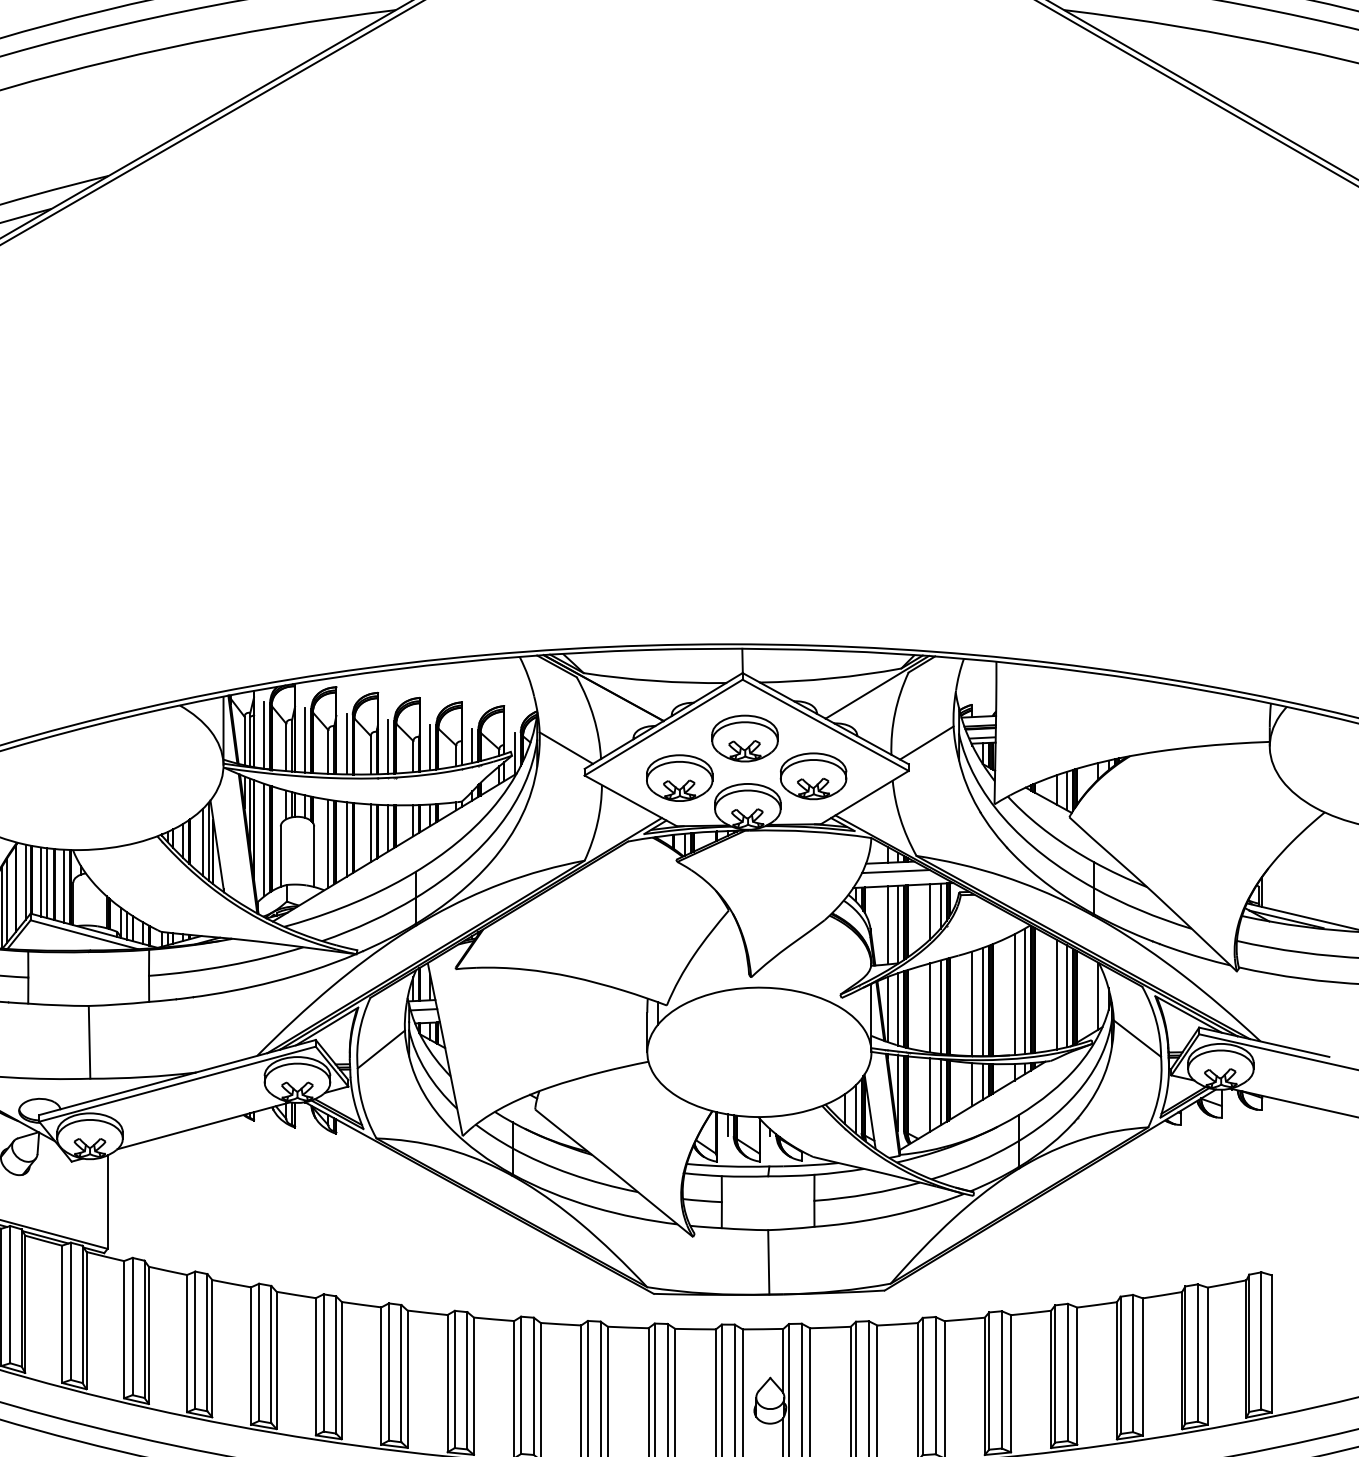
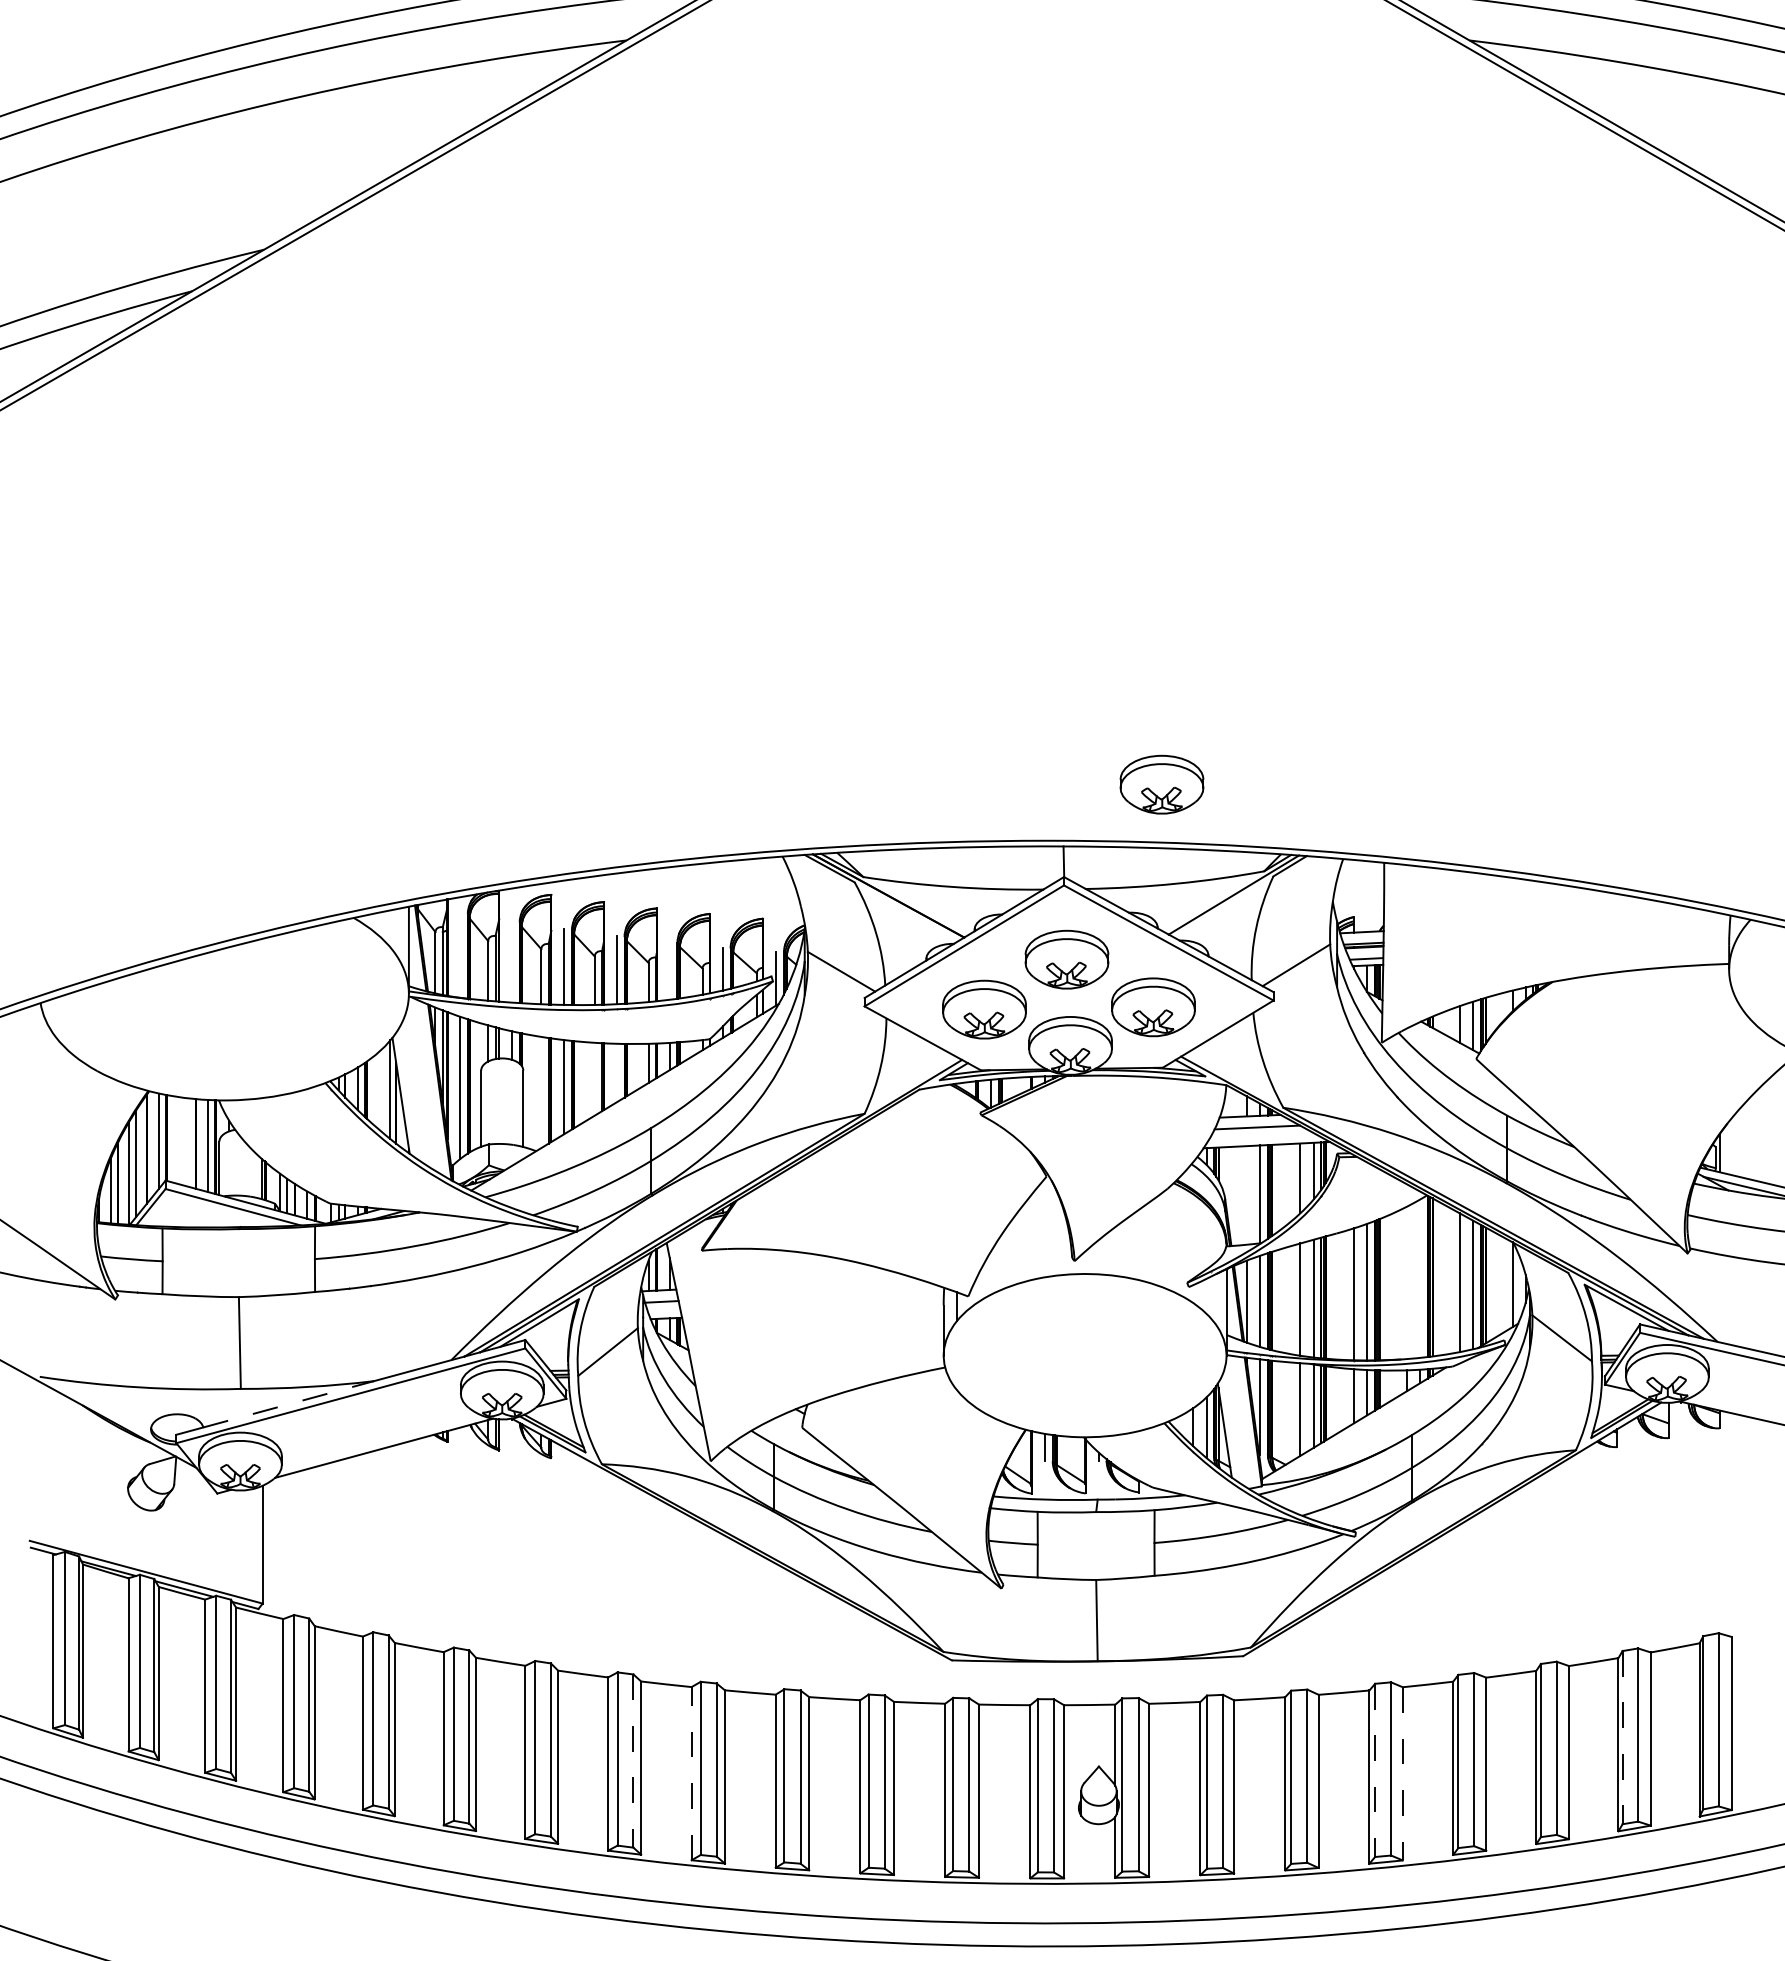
part: (819, 599) -> (1161, 784), added
line: (264, 735) -> (460, 955), removed
line: (305, 739) -> (512, 961), removed
line: (430, 747) -> (669, 970), removed
line: (388, 827) -> (617, 1072), removed
line: (370, 832) -> (594, 1078), removed
line: (203, 842) -> (383, 1090), removed
line: (328, 843) -> (541, 1092), removed
line: (40, 881) -> (178, 1140), removed
line: (46, 883) -> (185, 1142), removed
line: (887, 925) -> (1246, 1195), removed
line: (1025, 991) -> (1420, 1278), removed
line: (1014, 994) -> (1407, 1282), removed
line: (128, 1091) -> (289, 1404), solid -> dashed
line: (1185, 1354) -> (1622, 1737), solid -> dashed
line: (401, 1373) -> (633, 1761), solid -> dashed
line: (989, 1381) -> (1375, 1770), solid -> dashed
line: (447, 1383) -> (691, 1773), solid -> dashed
line: (1010, 1383) -> (1402, 1773), solid -> dashed

